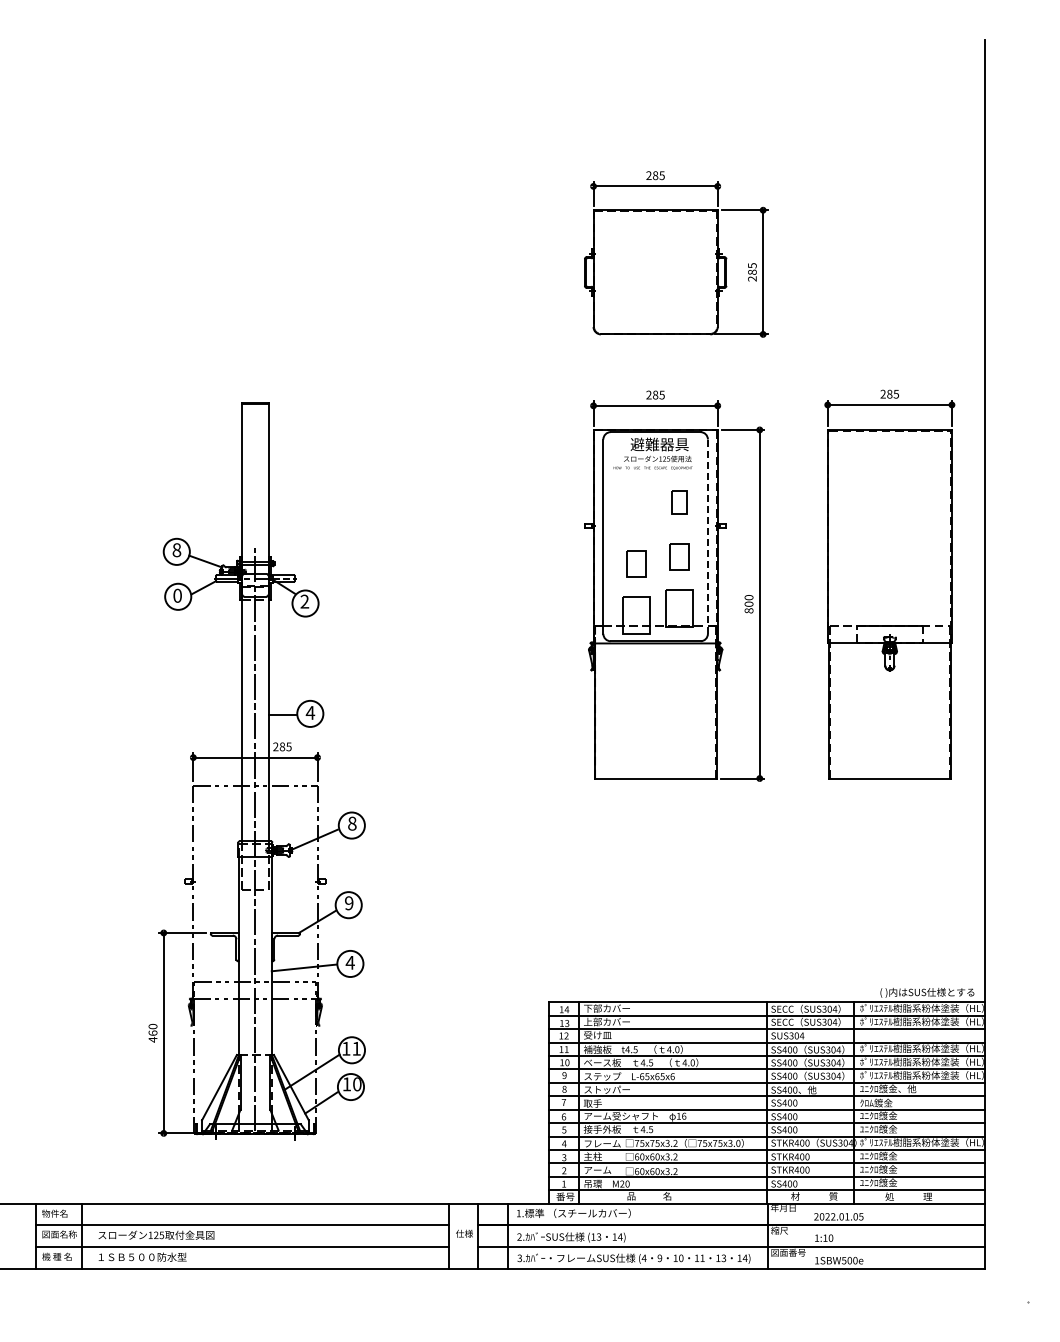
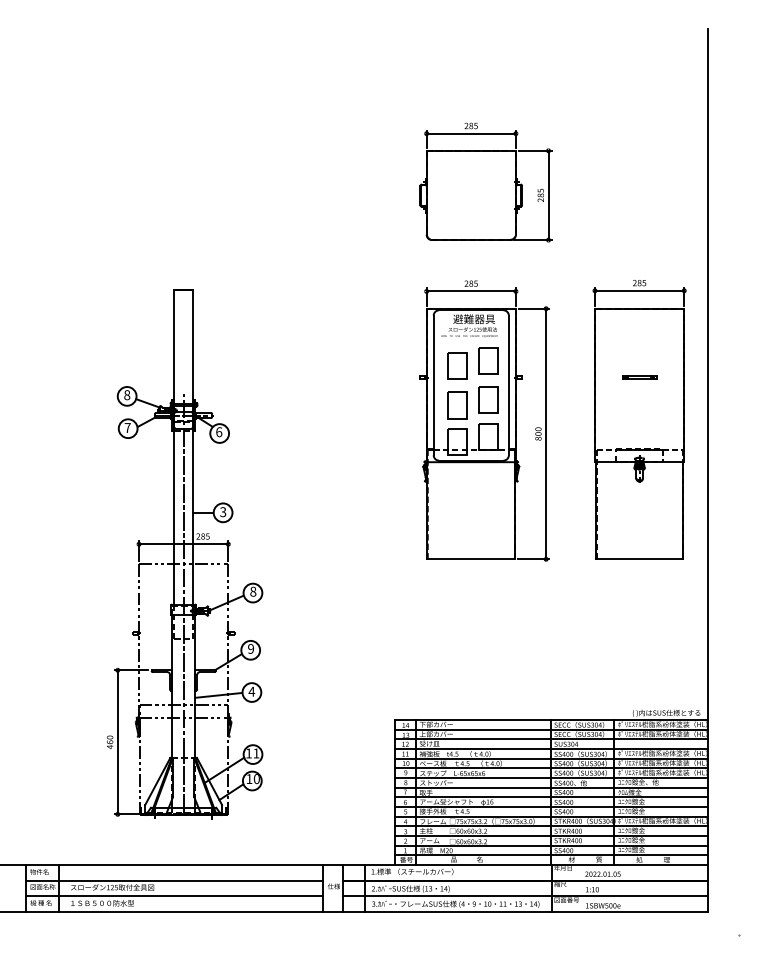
part: (679, 502) -> (488, 360), size x1.67
part: (636, 509) -> (457, 365), added
part: (889, 525) -> (639, 377), added
line: (707, 537) -> (508, 386), dashed -> solid
part: (679, 557) -> (488, 400), size x1.43
part: (636, 564) -> (457, 405), size x1.43
text: (177, 595) -> (127, 427), 0 -> 7
text: (304, 601) -> (218, 432), 2 -> 6
text: (310, 712) -> (223, 511), 4 -> 3

